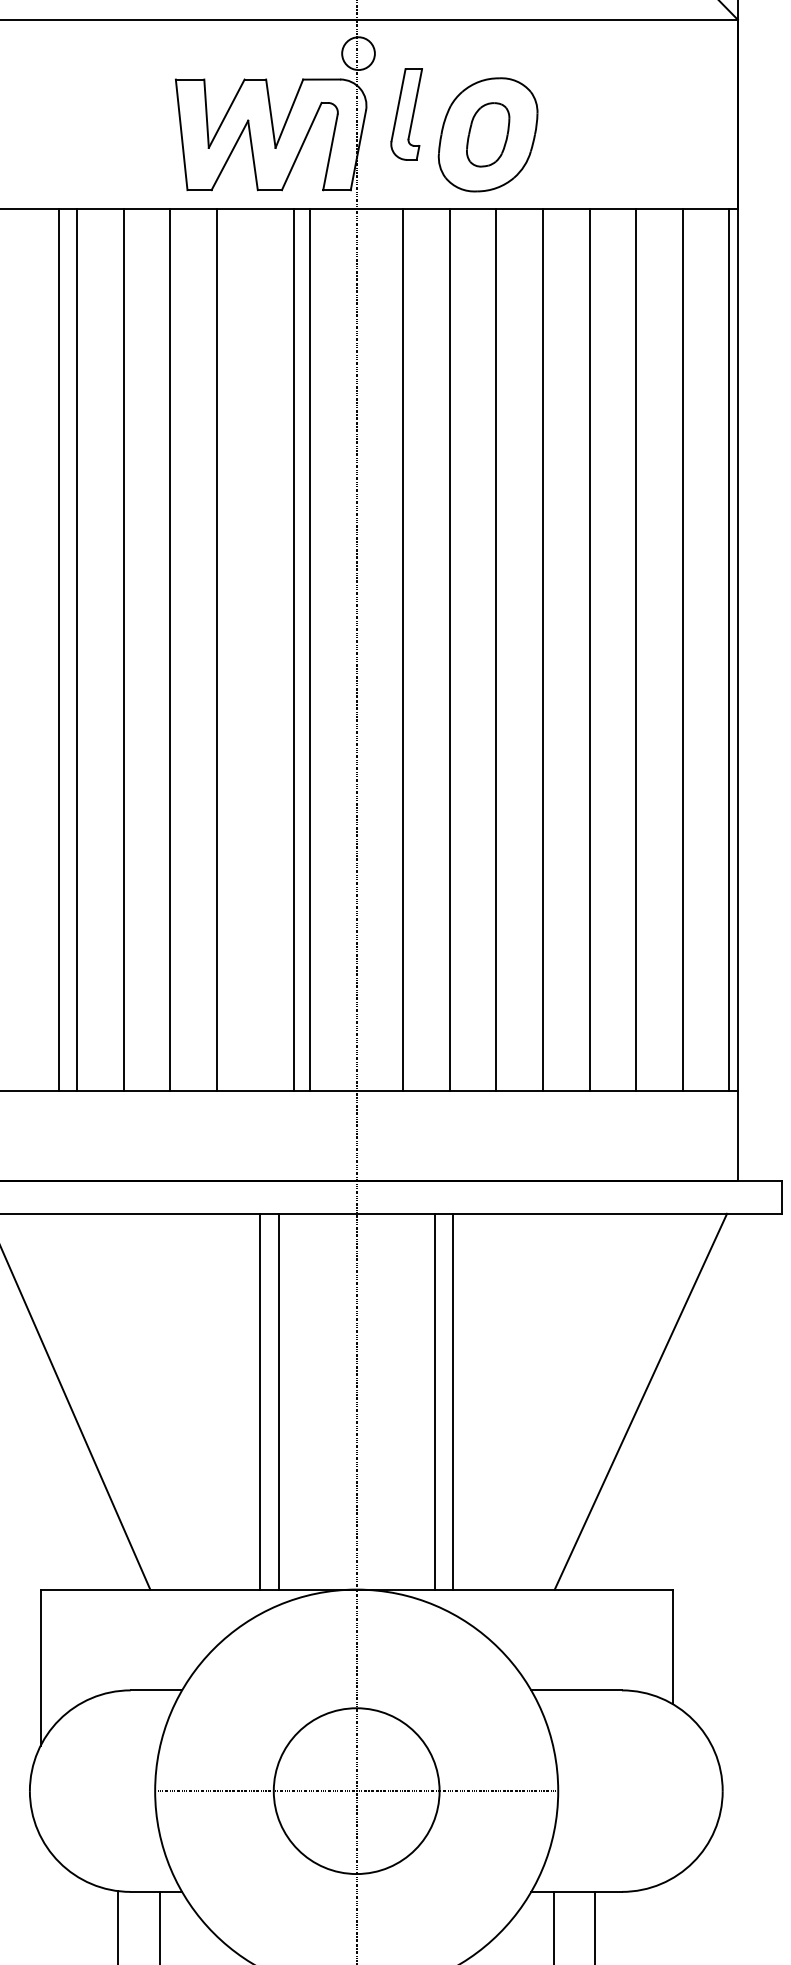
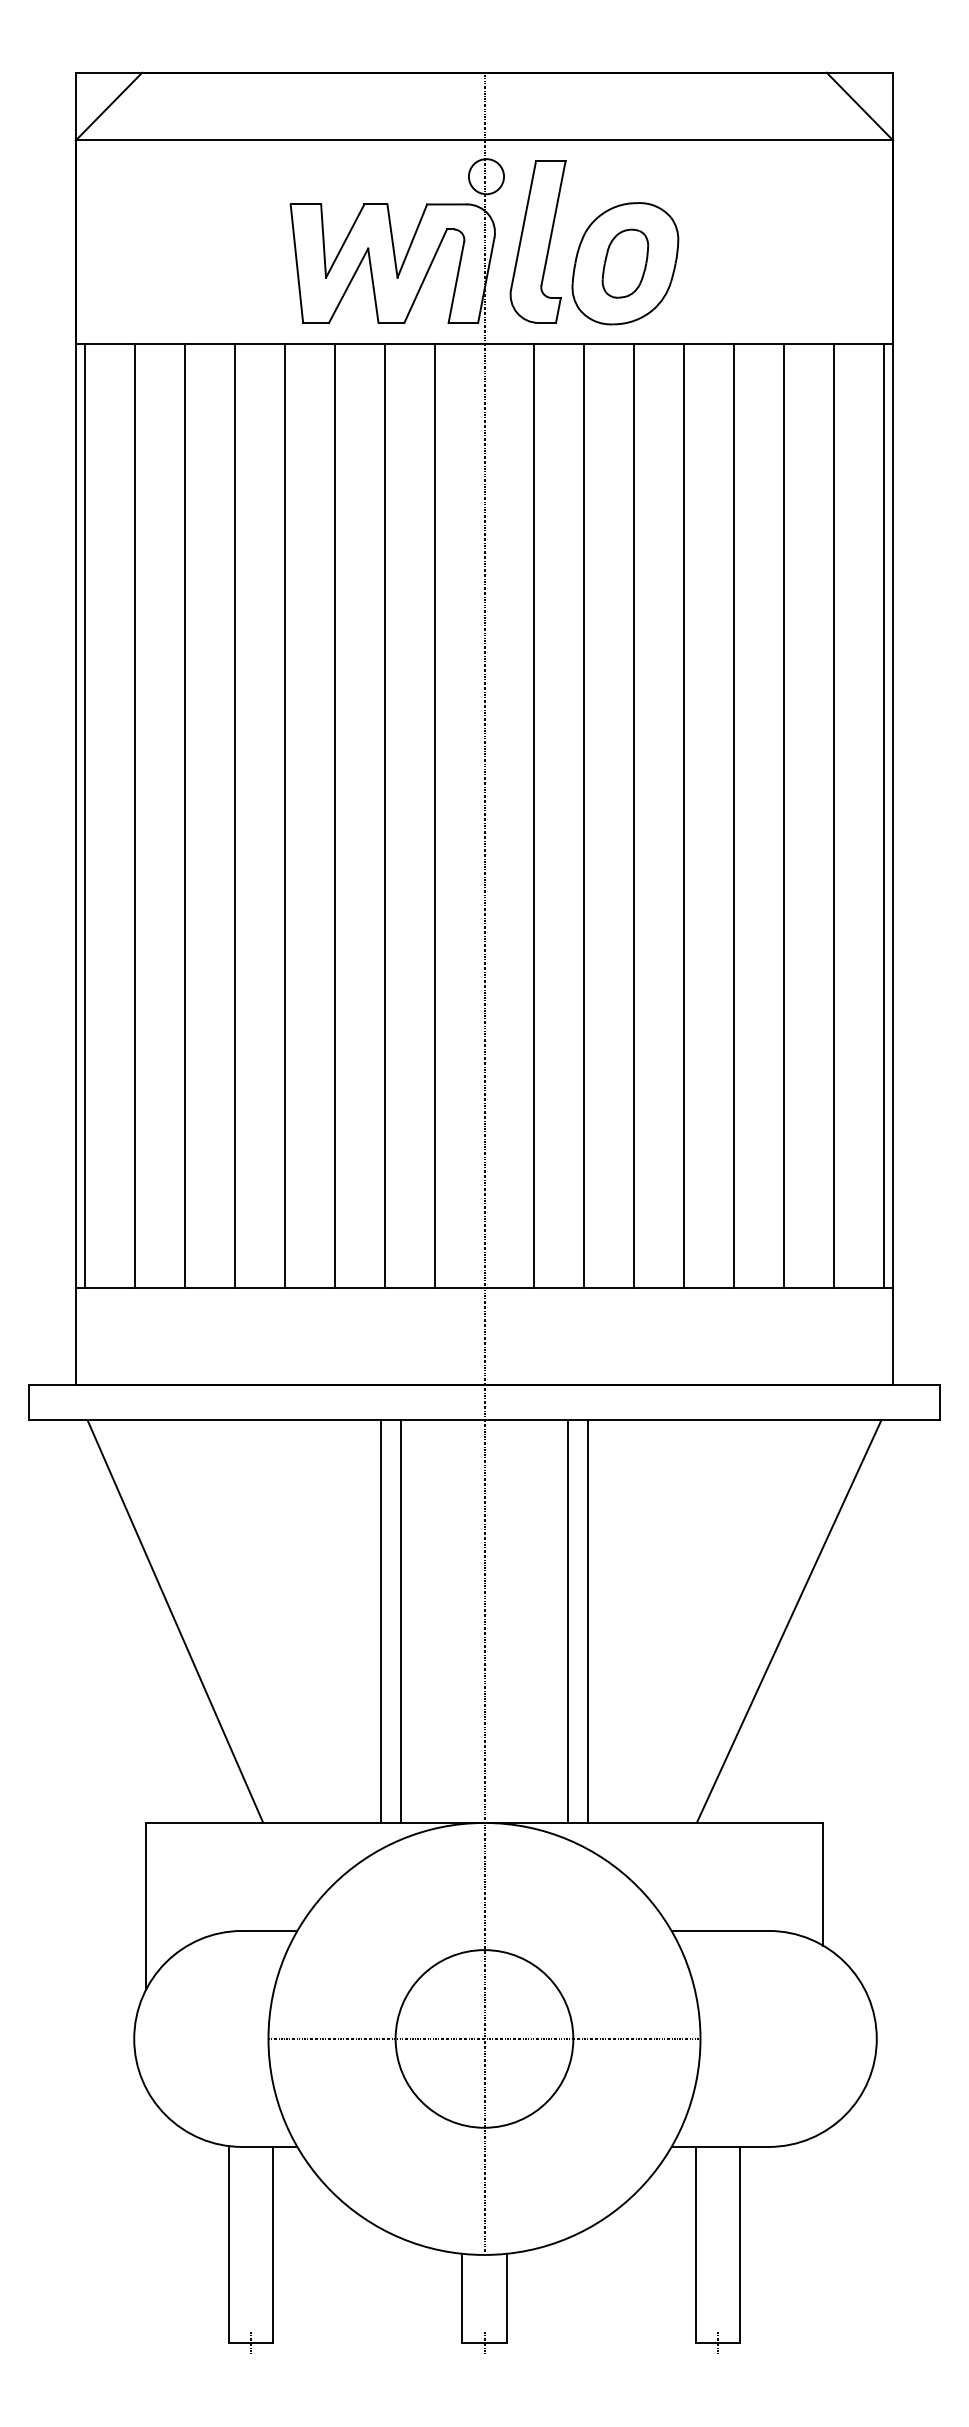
part: (406, 114) -> (537, 241), size x1.67
line: (58, 649) -> (134, 815), moved
line: (294, 649) -> (384, 815), moved

